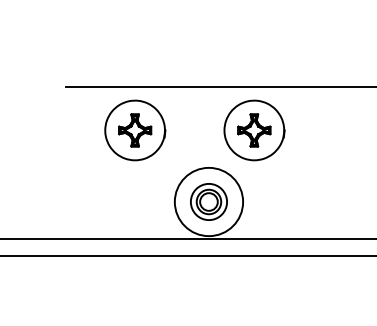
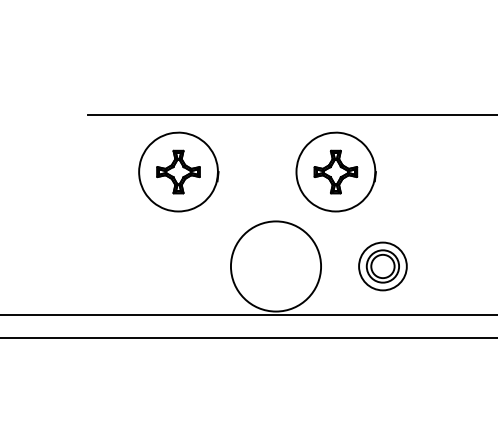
part: (208, 201) -> (382, 265), moved

